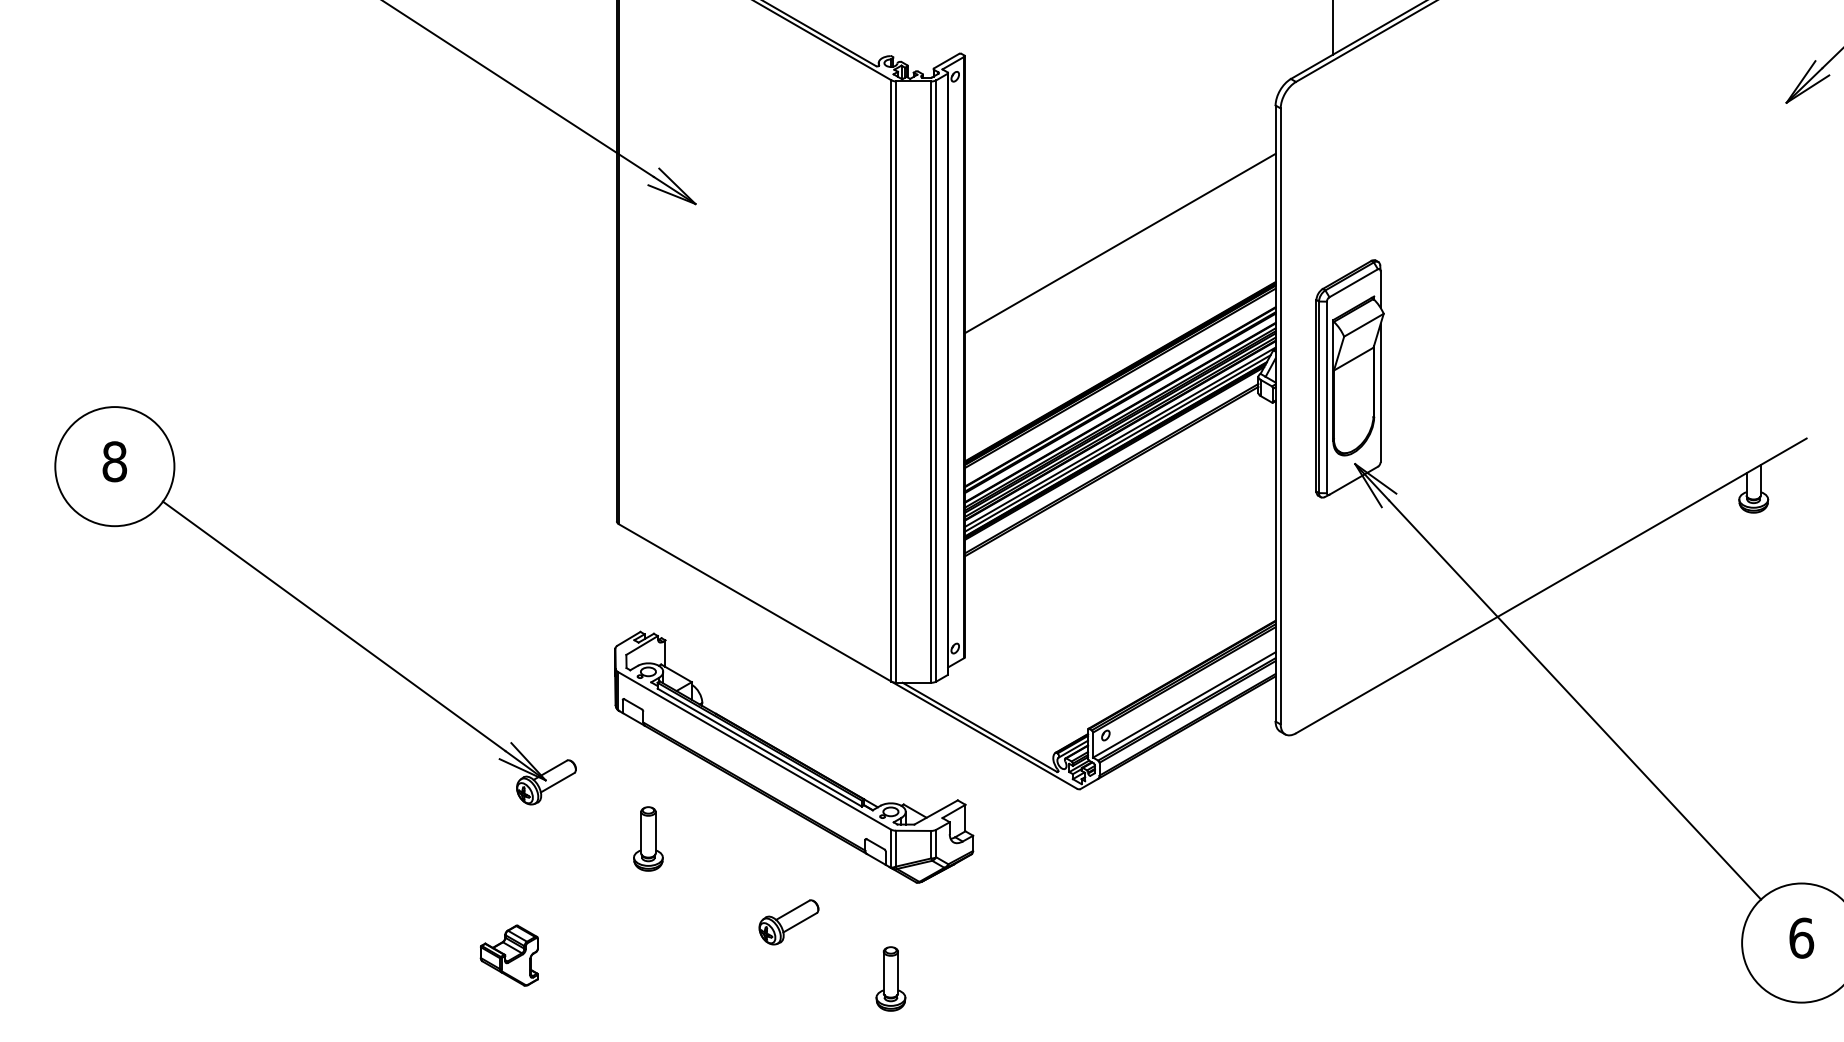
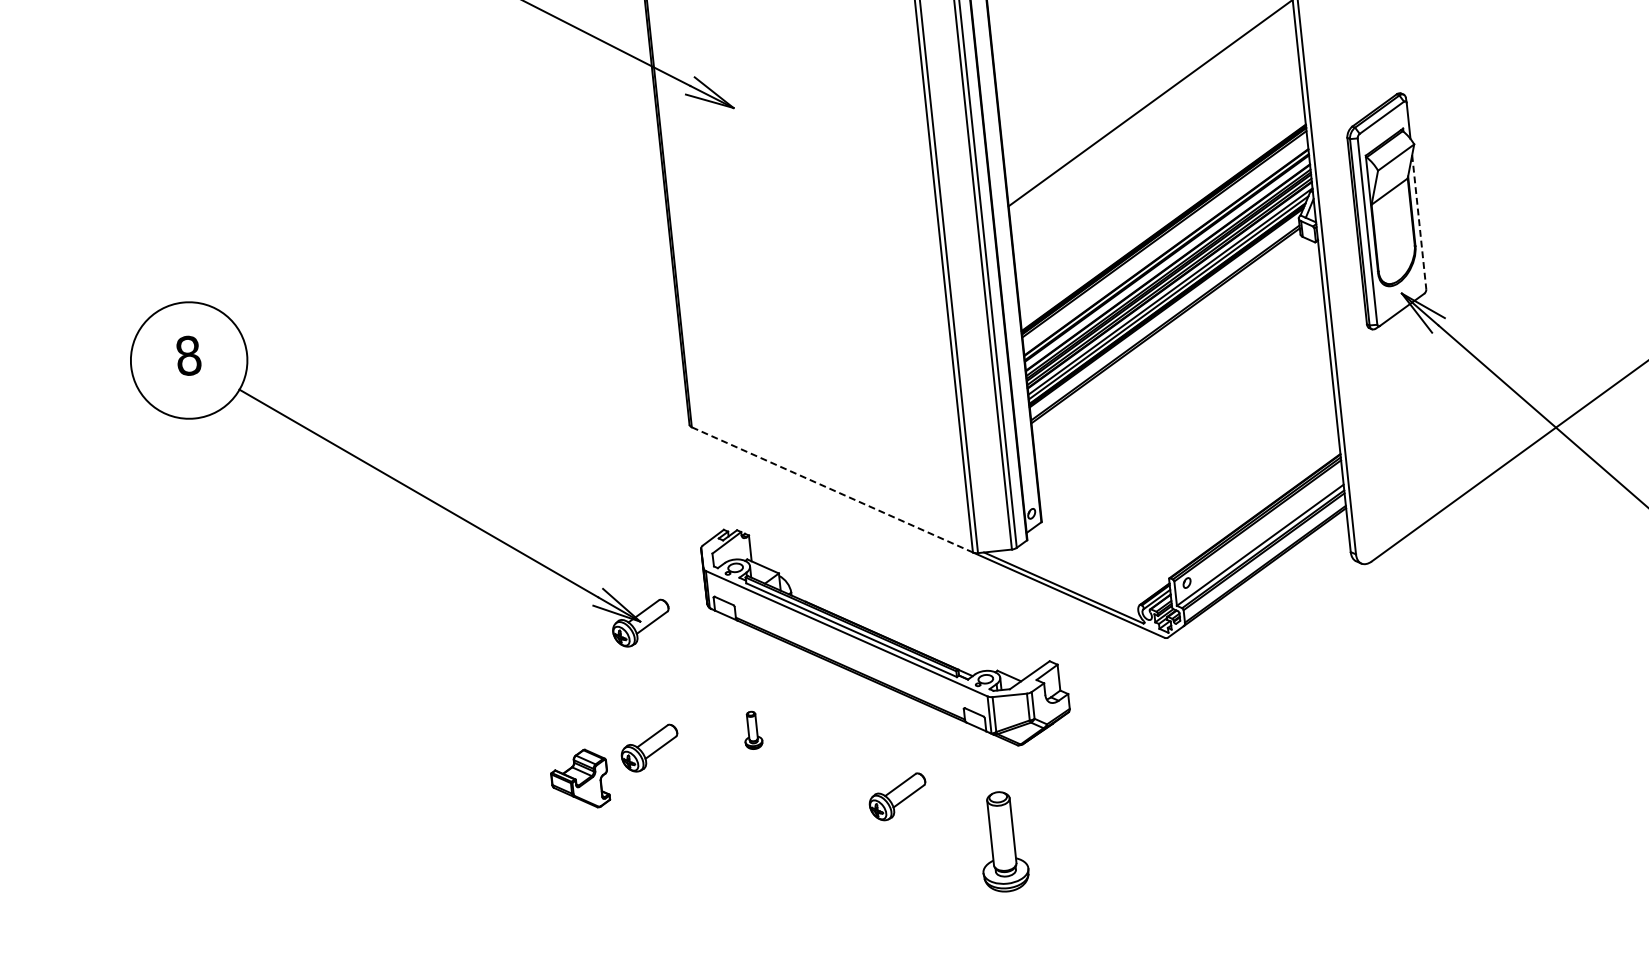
line: (1380, 393) -> (1419, 222), solid -> dashed
line: (755, 603) -> (832, 490), solid -> dashed
part: (315, 605) -> (398, 475), moved
part: (648, 838) -> (752, 729), size x0.6
part: (541, 846) -> (649, 748), added
part: (508, 955) -> (578, 779), moved
part: (890, 978) -> (1002, 841), size x1.6

